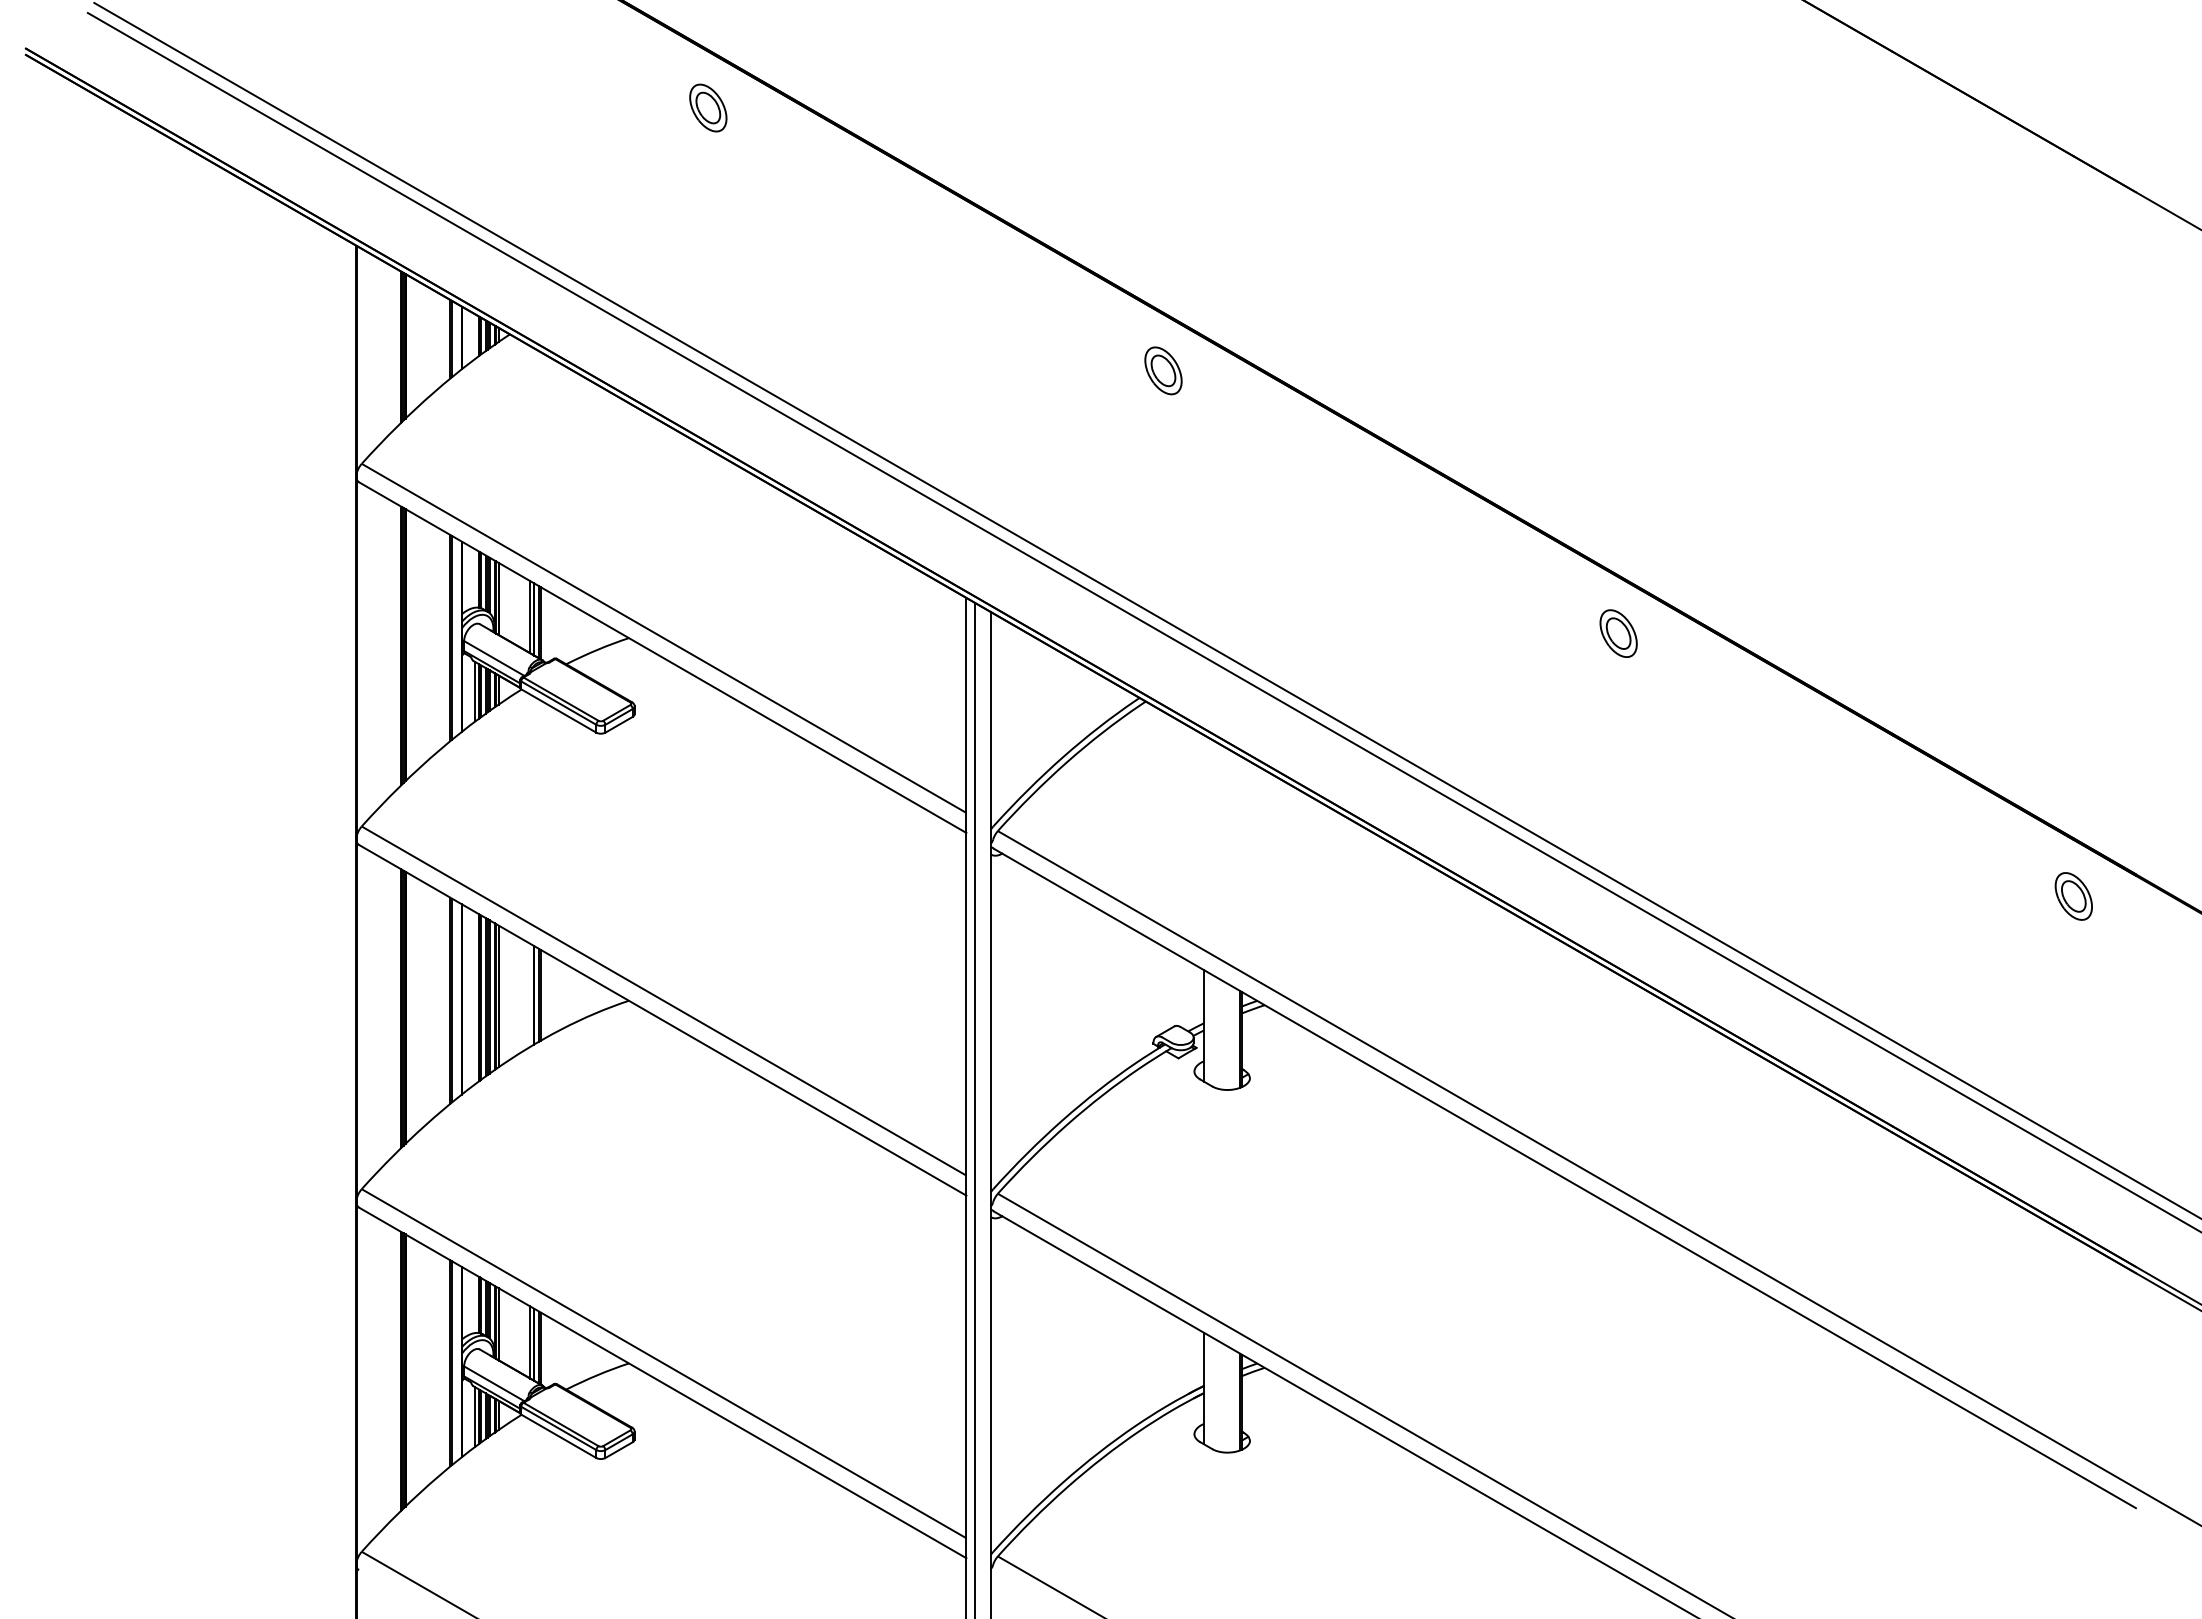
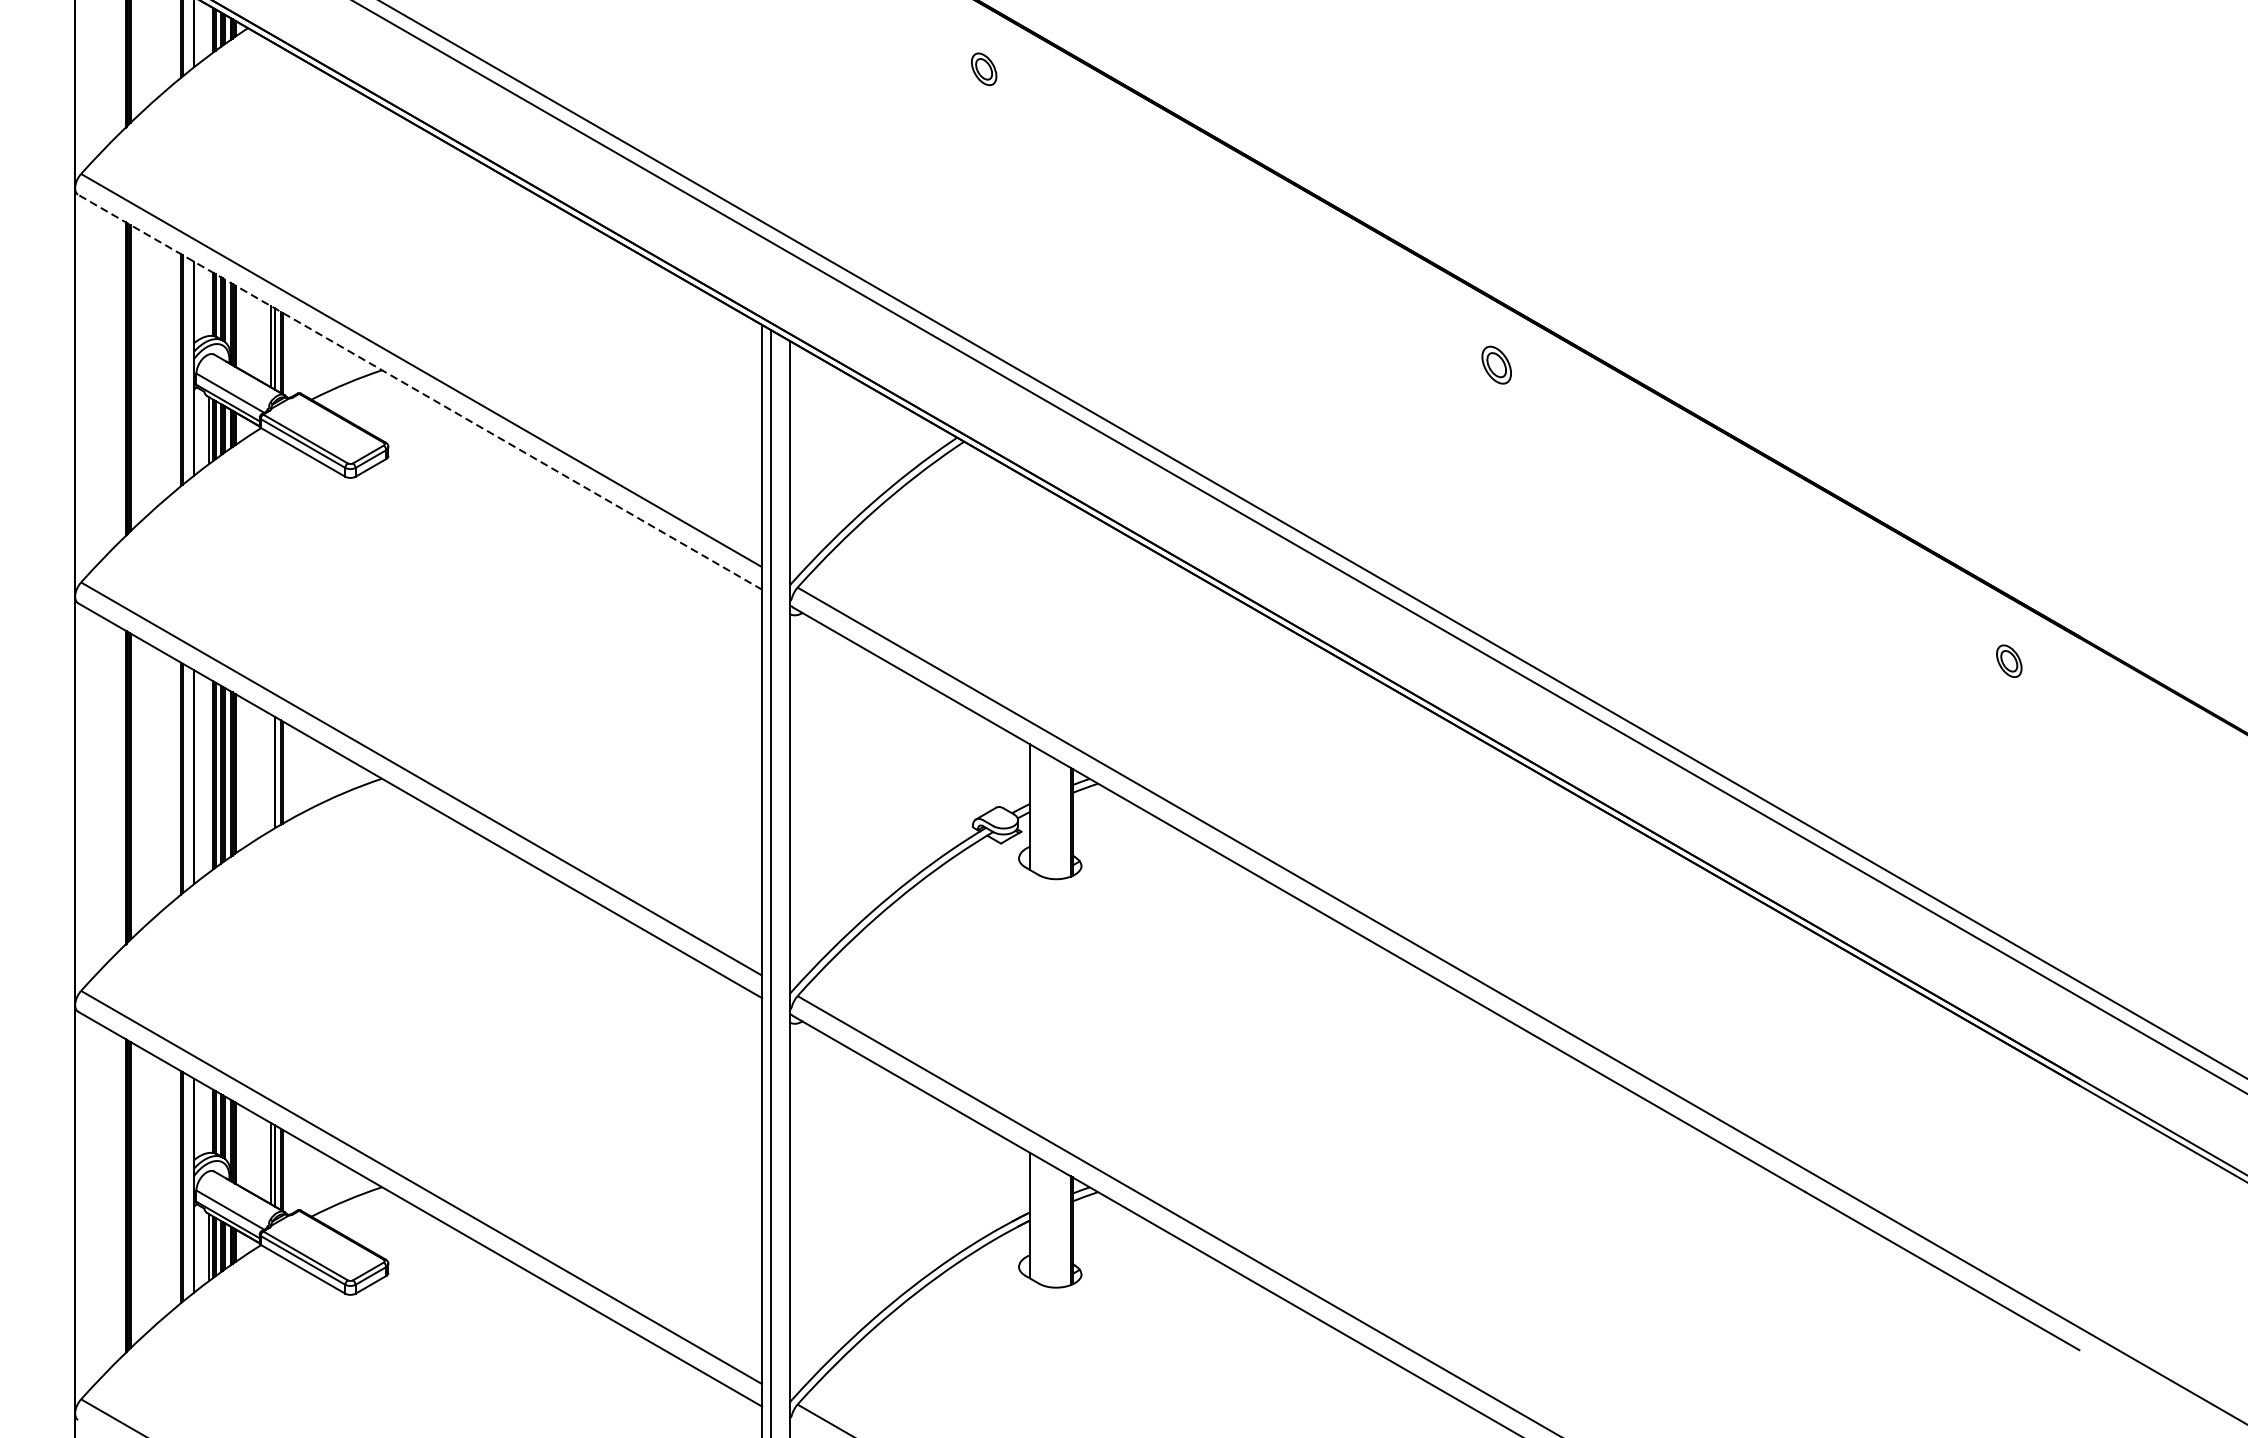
part: (1163, 370) -> (984, 68), size x0.6
part: (1618, 633) -> (1496, 365), size x0.7
line: (662, 657) -> (419, 392), solid -> dashed
part: (2073, 896) -> (2009, 661), size x0.6

